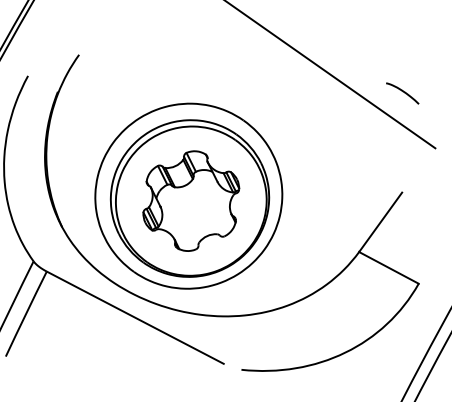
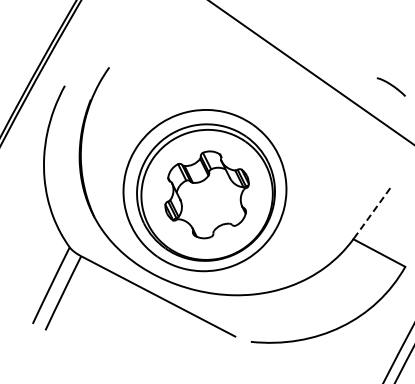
curve: (401, 91) -> (390, 85), moved
line: (381, 221) -> (372, 212), solid -> dashed

